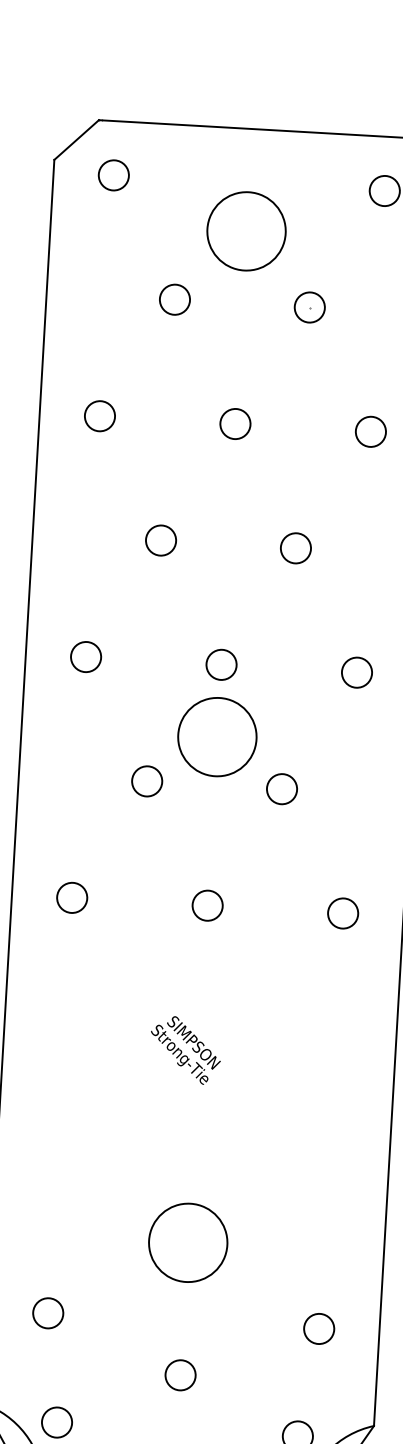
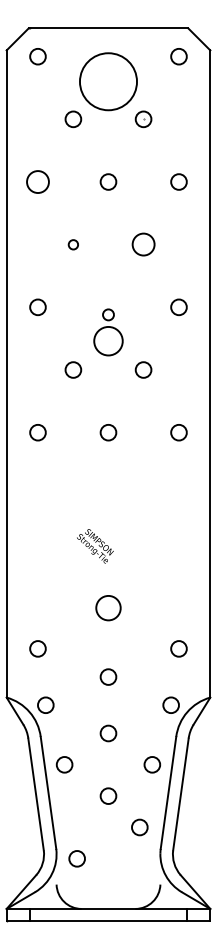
circle: (246, 230) -> (108, 81), size x1.4
circle: (99, 415) -> (37, 181), size x1.4
circle: (161, 540) -> (73, 244), size x0.6
circle: (295, 547) -> (143, 244), size x1.4
part: (218, 713) -> (108, 332), size x0.7
text: (185, 1050) -> (95, 546), moved
circle: (188, 1241) -> (108, 607), size x0.6

